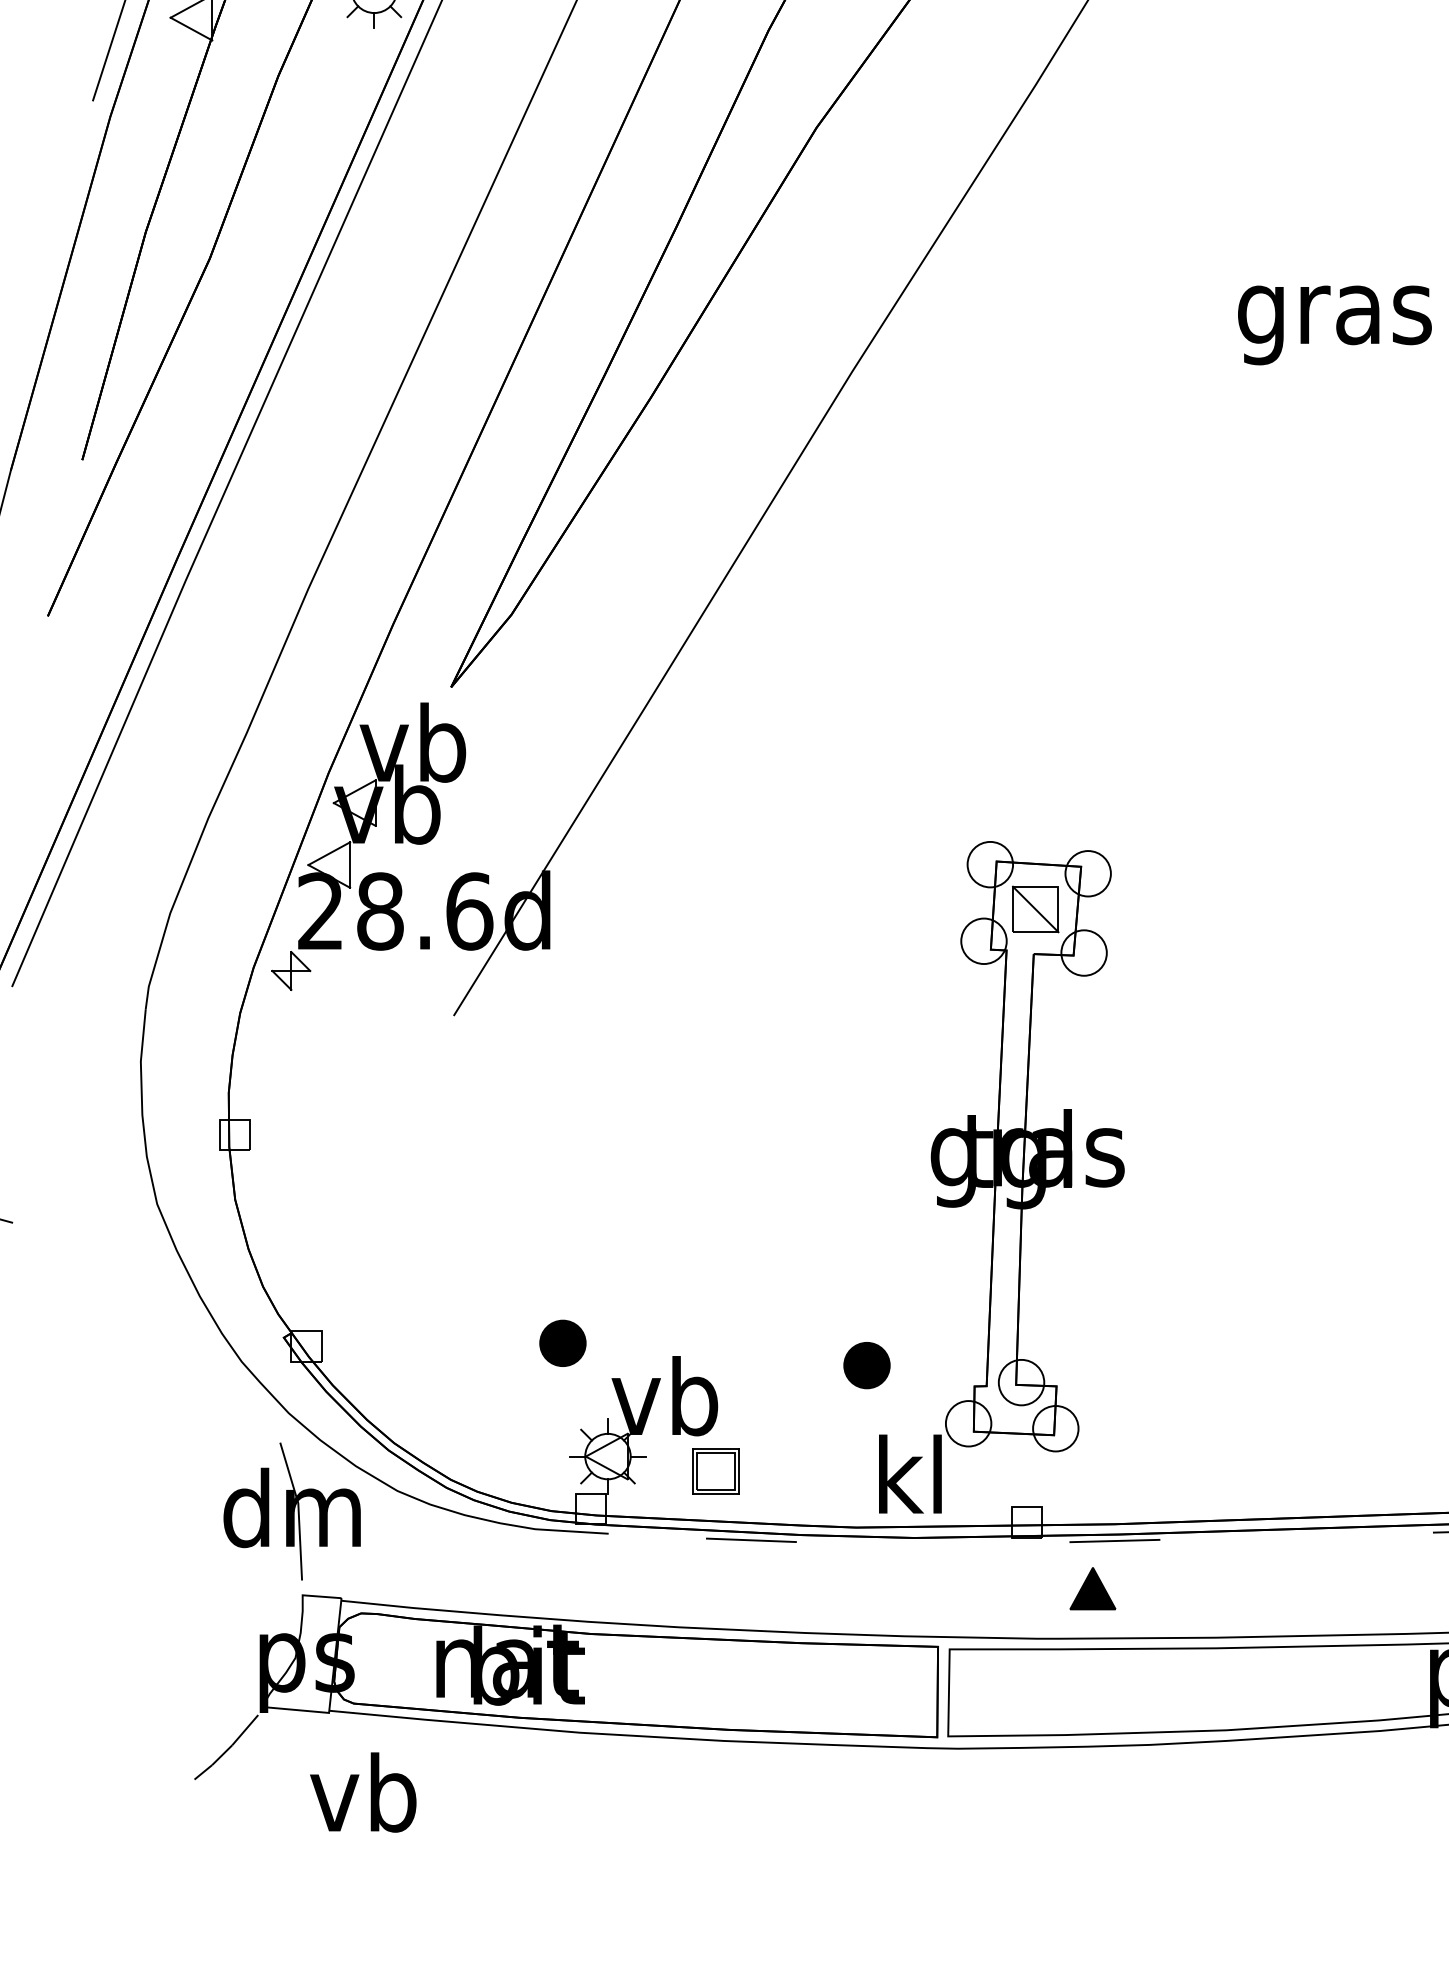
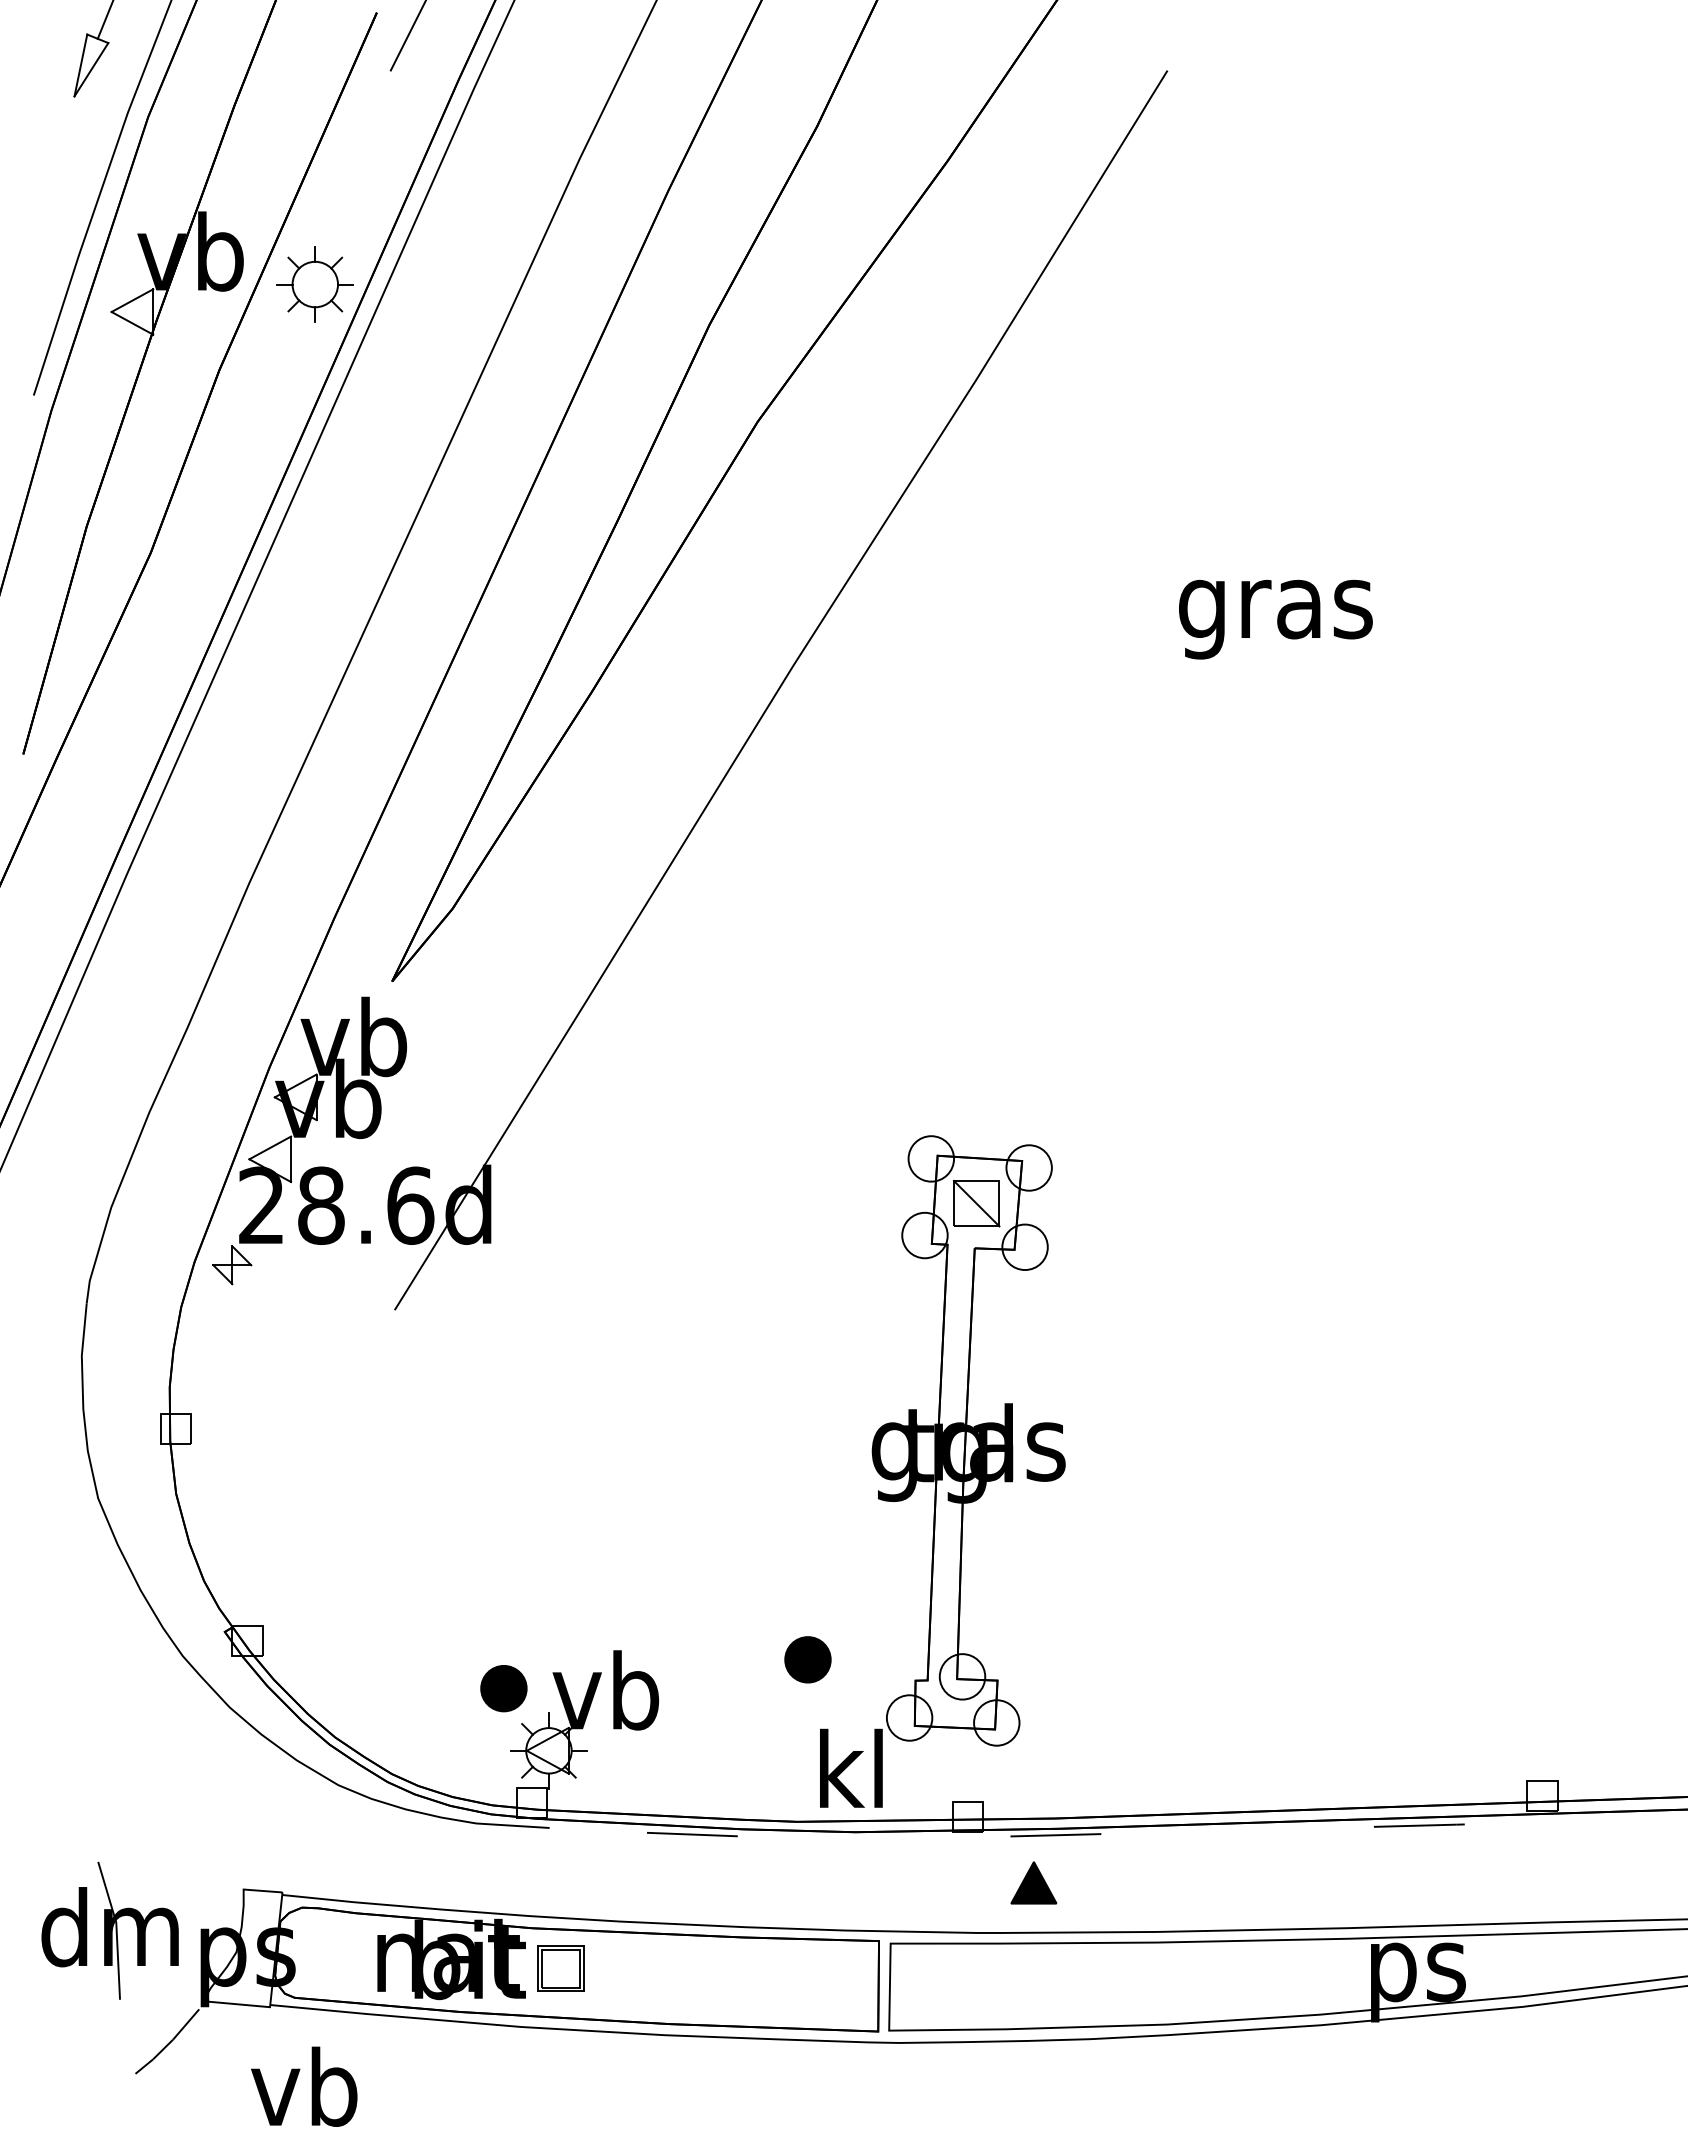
part: (562, 1343) -> (503, 1688), moved
part: (715, 1471) -> (560, 1968), moved
part: (291, 1511) -> (109, 1930), moved

